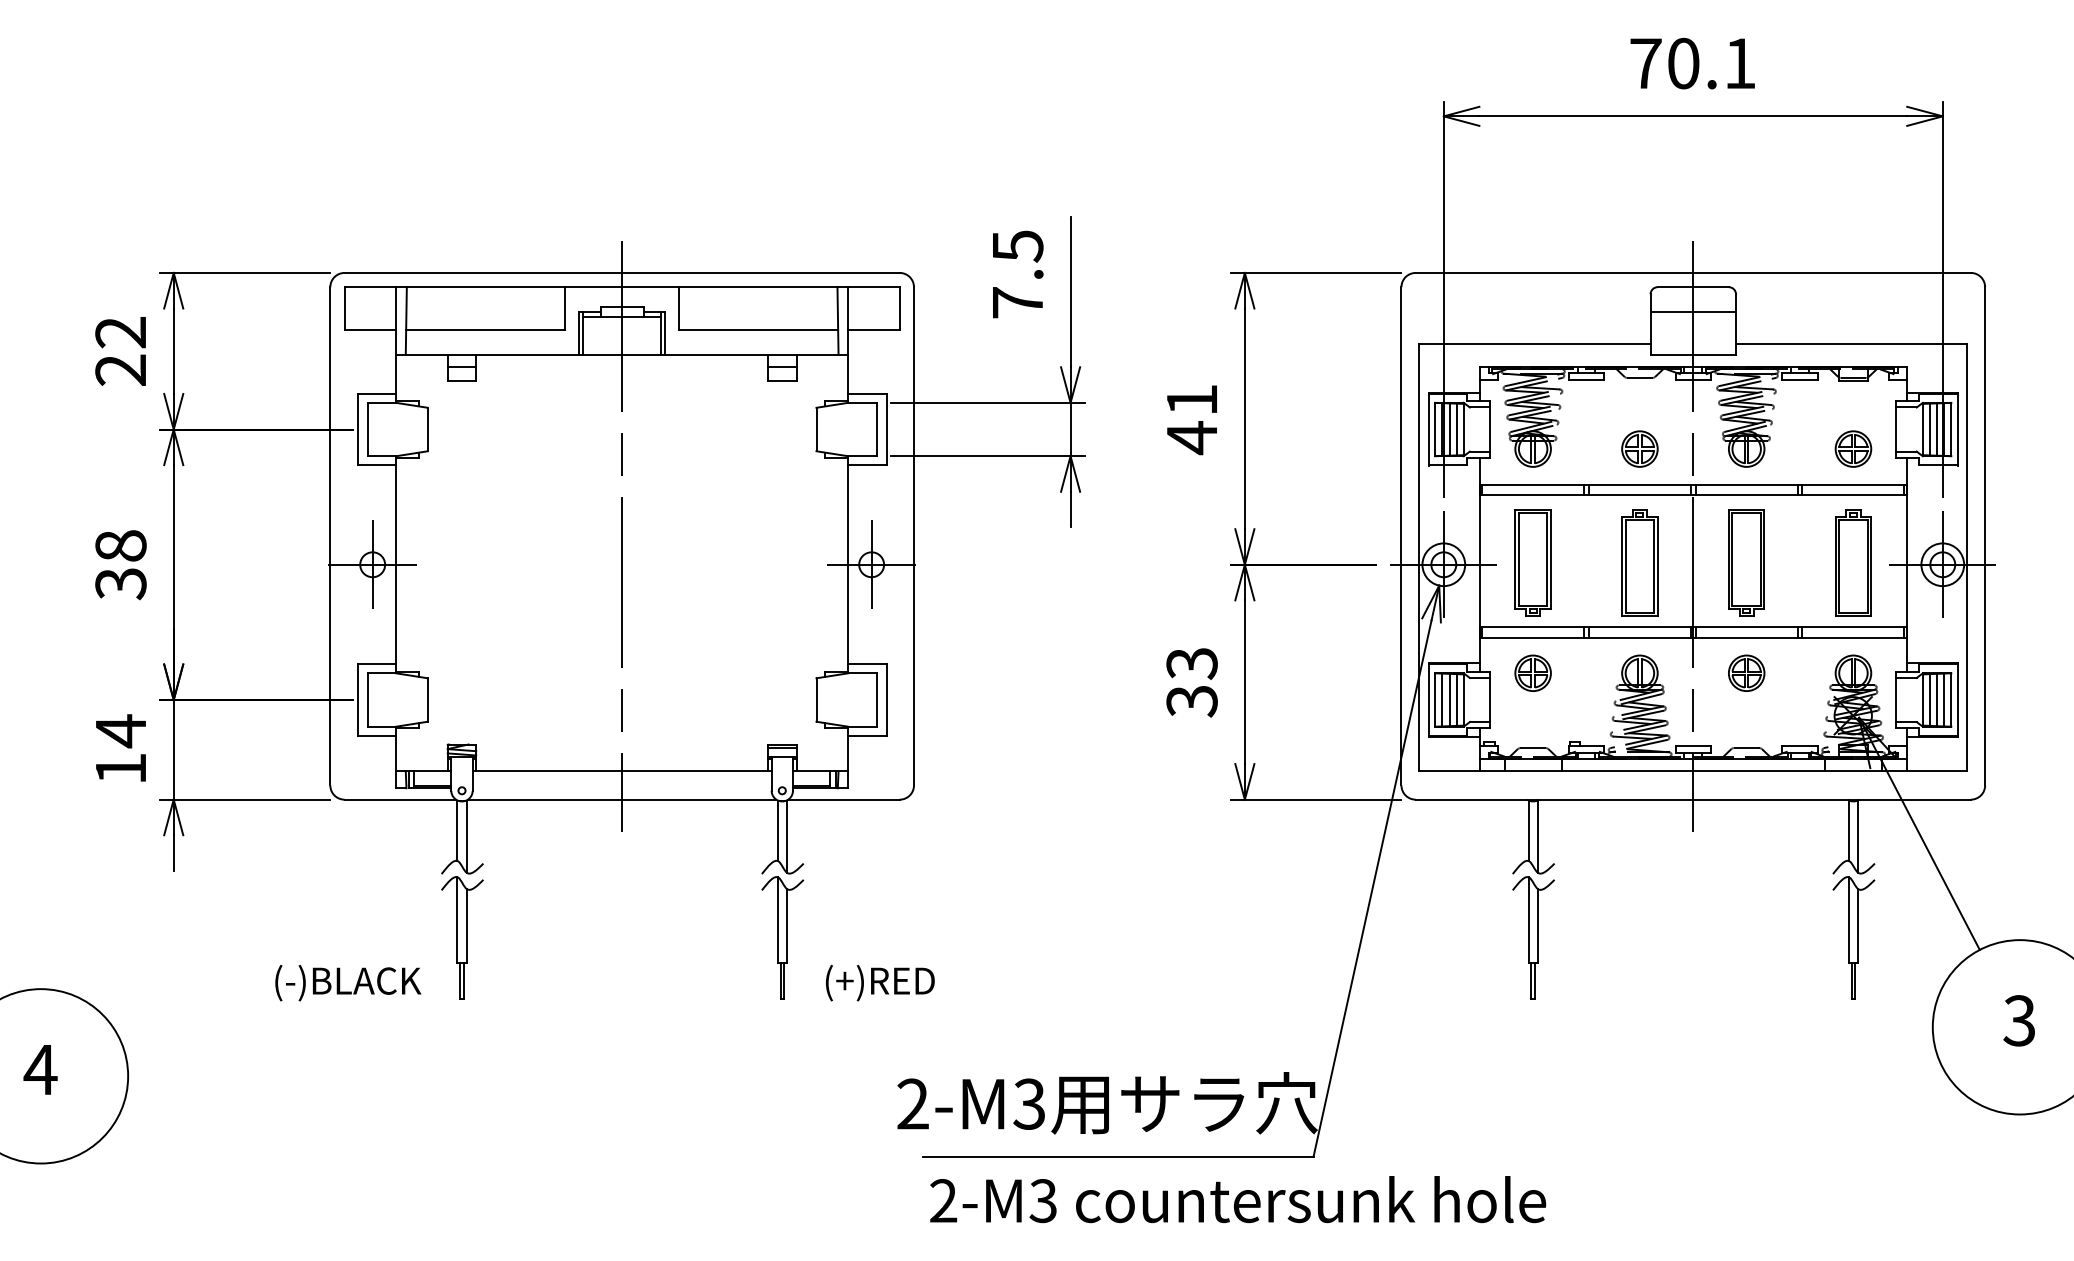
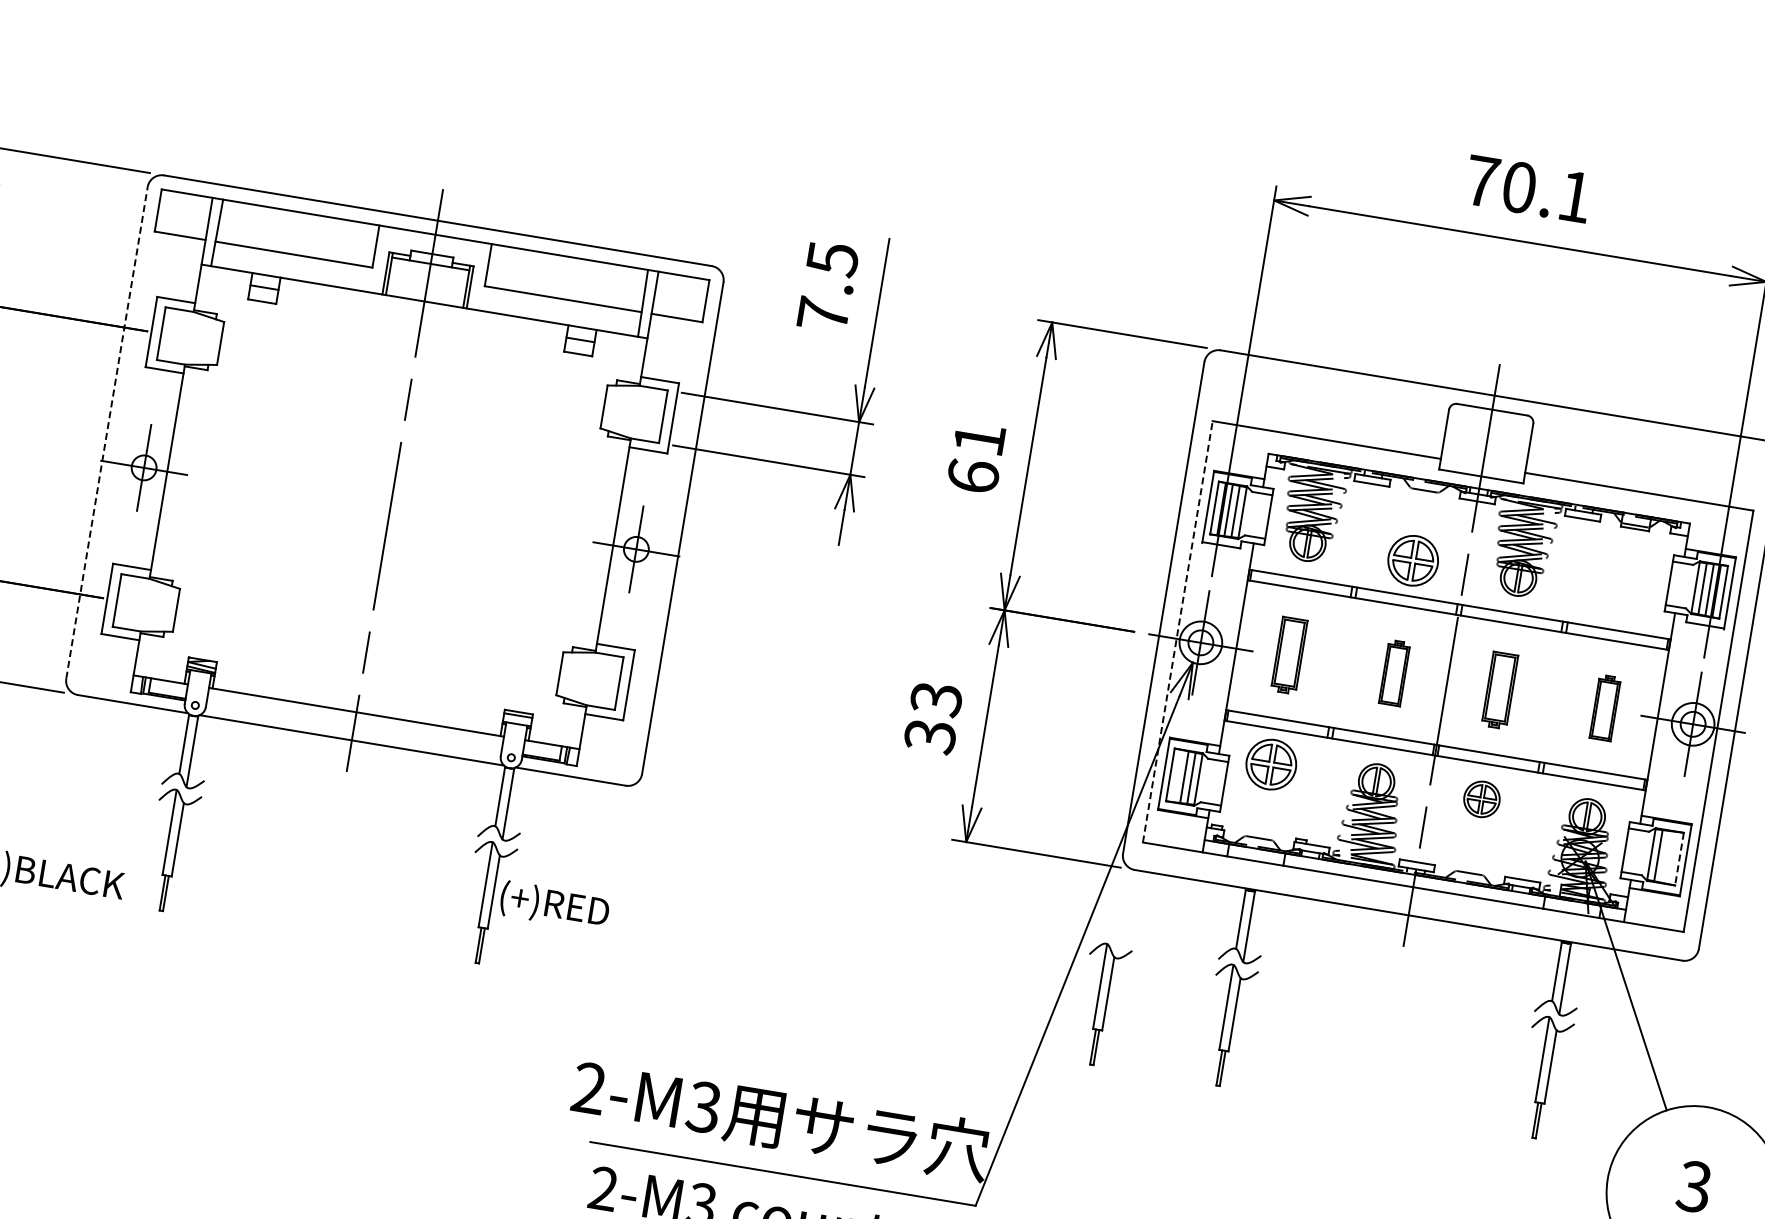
line: (1693, 312) -> (1488, 434), removed
text: (1191, 438) -> (972, 477), 41 -> 61
part: (1639, 448) -> (1412, 560), size x1.4
part: (1853, 448) -> (1624, 595), removed
line: (330, 535) -> (107, 432), solid -> dashed
line: (1419, 557) -> (1178, 631), solid -> dashed
part: (1532, 562) -> (1288, 655), size x0.7
part: (1639, 562) -> (1394, 672), size x0.6
part: (1746, 562) -> (1499, 690), size x0.7
part: (1853, 562) -> (1605, 707), size x0.6
part: (1532, 672) -> (1270, 763), size x1.4
line: (1442, 699) -> (1177, 775), removed
line: (1937, 699) -> (1665, 856), removed
line: (1944, 699) -> (1672, 857), removed
line: (1951, 700) -> (1679, 859), solid -> dashed
part: (1405, 937) -> (1102, 1004), added
text: (880, 982) -> (554, 905), moved

